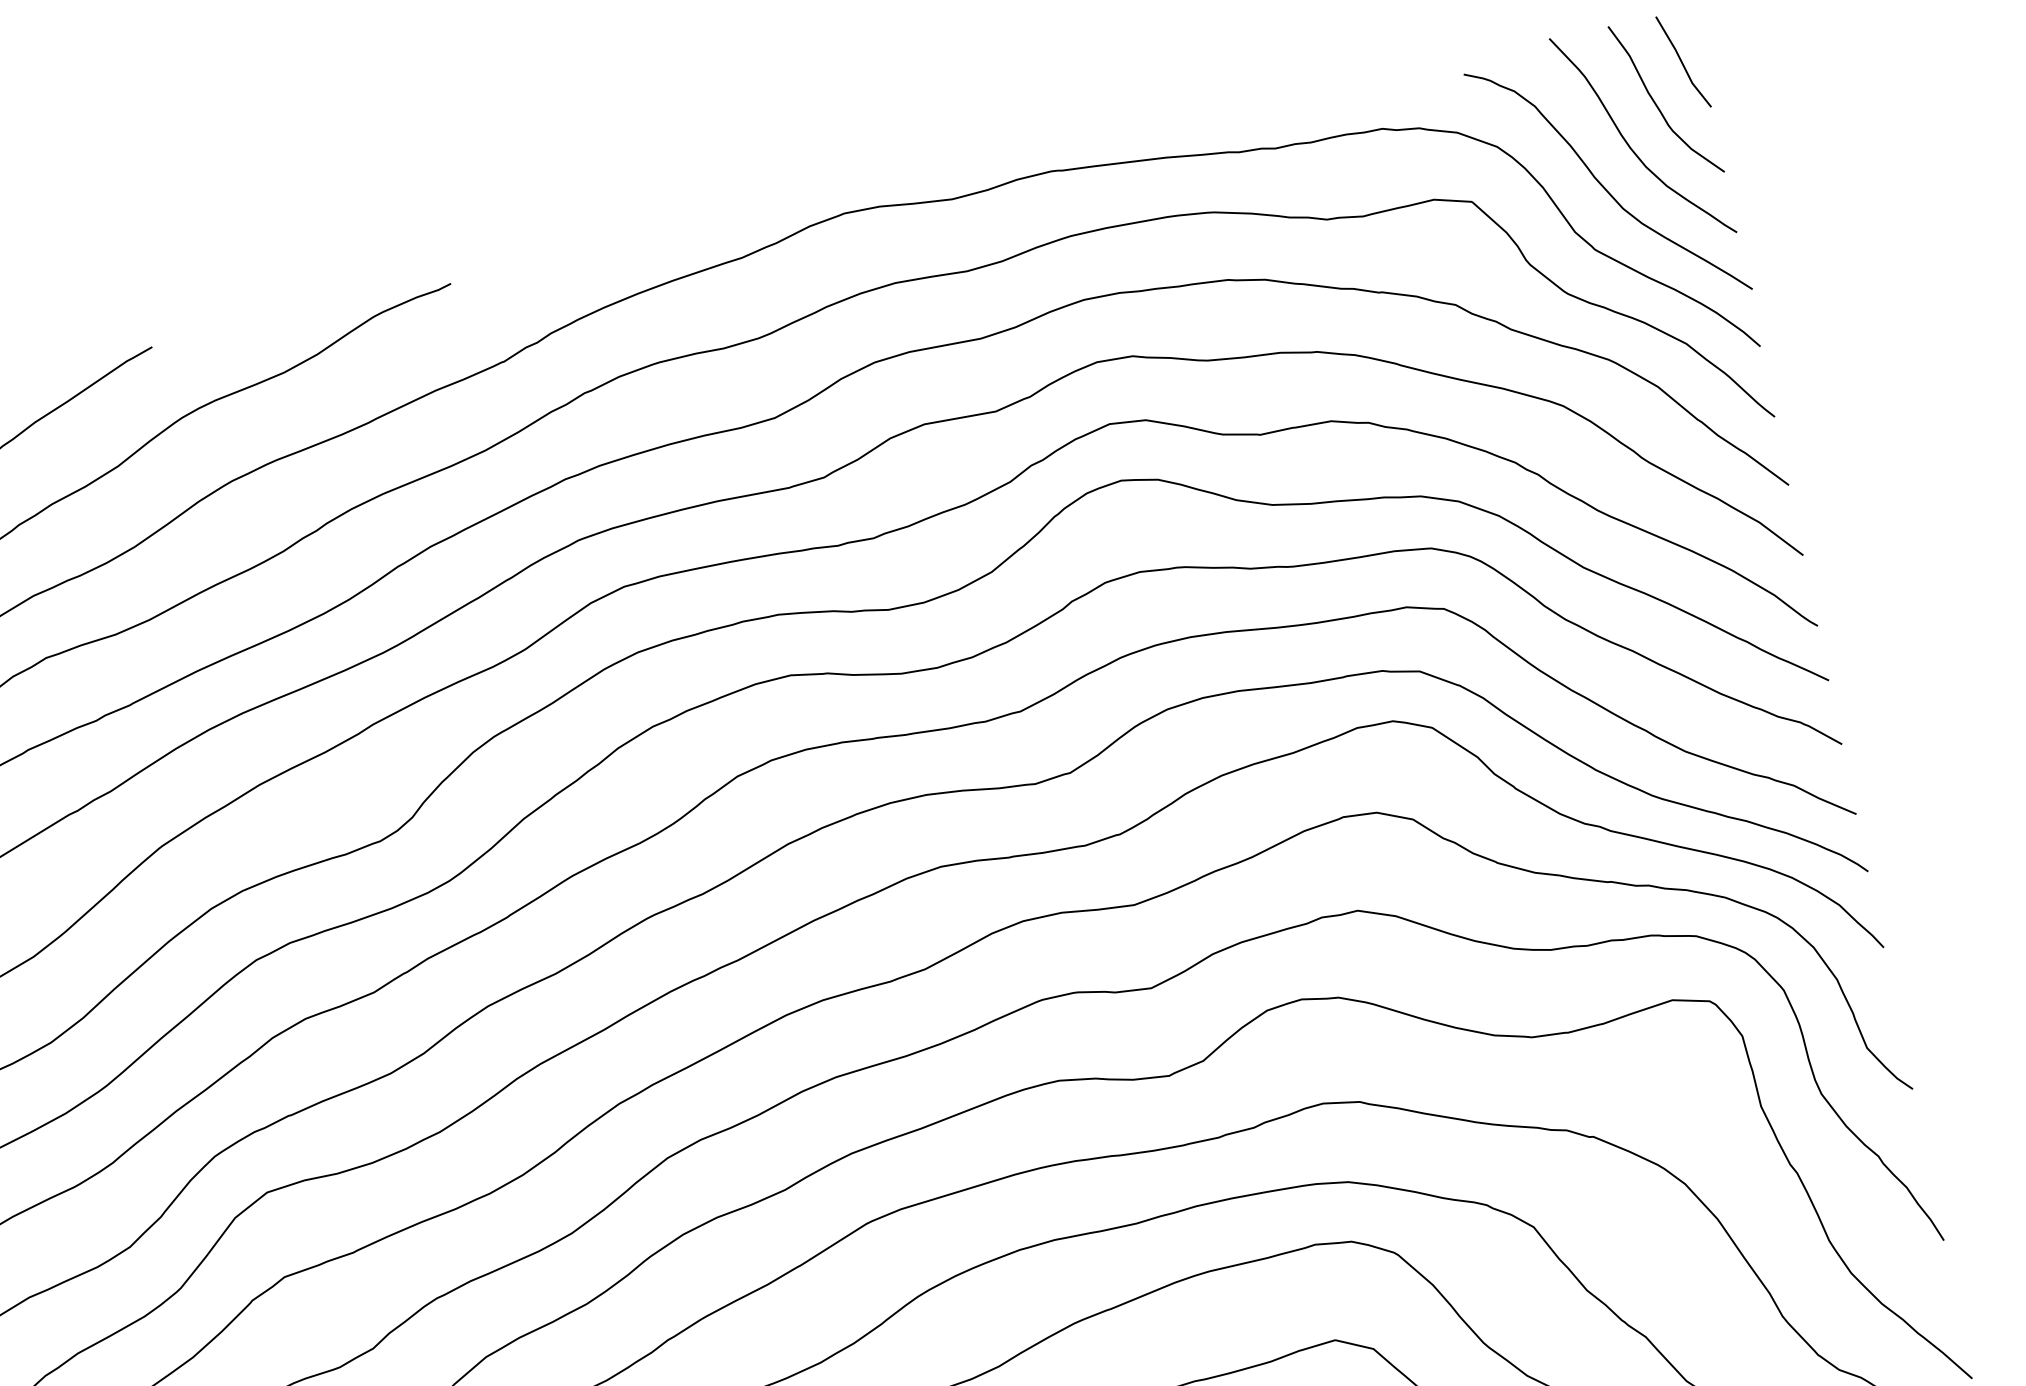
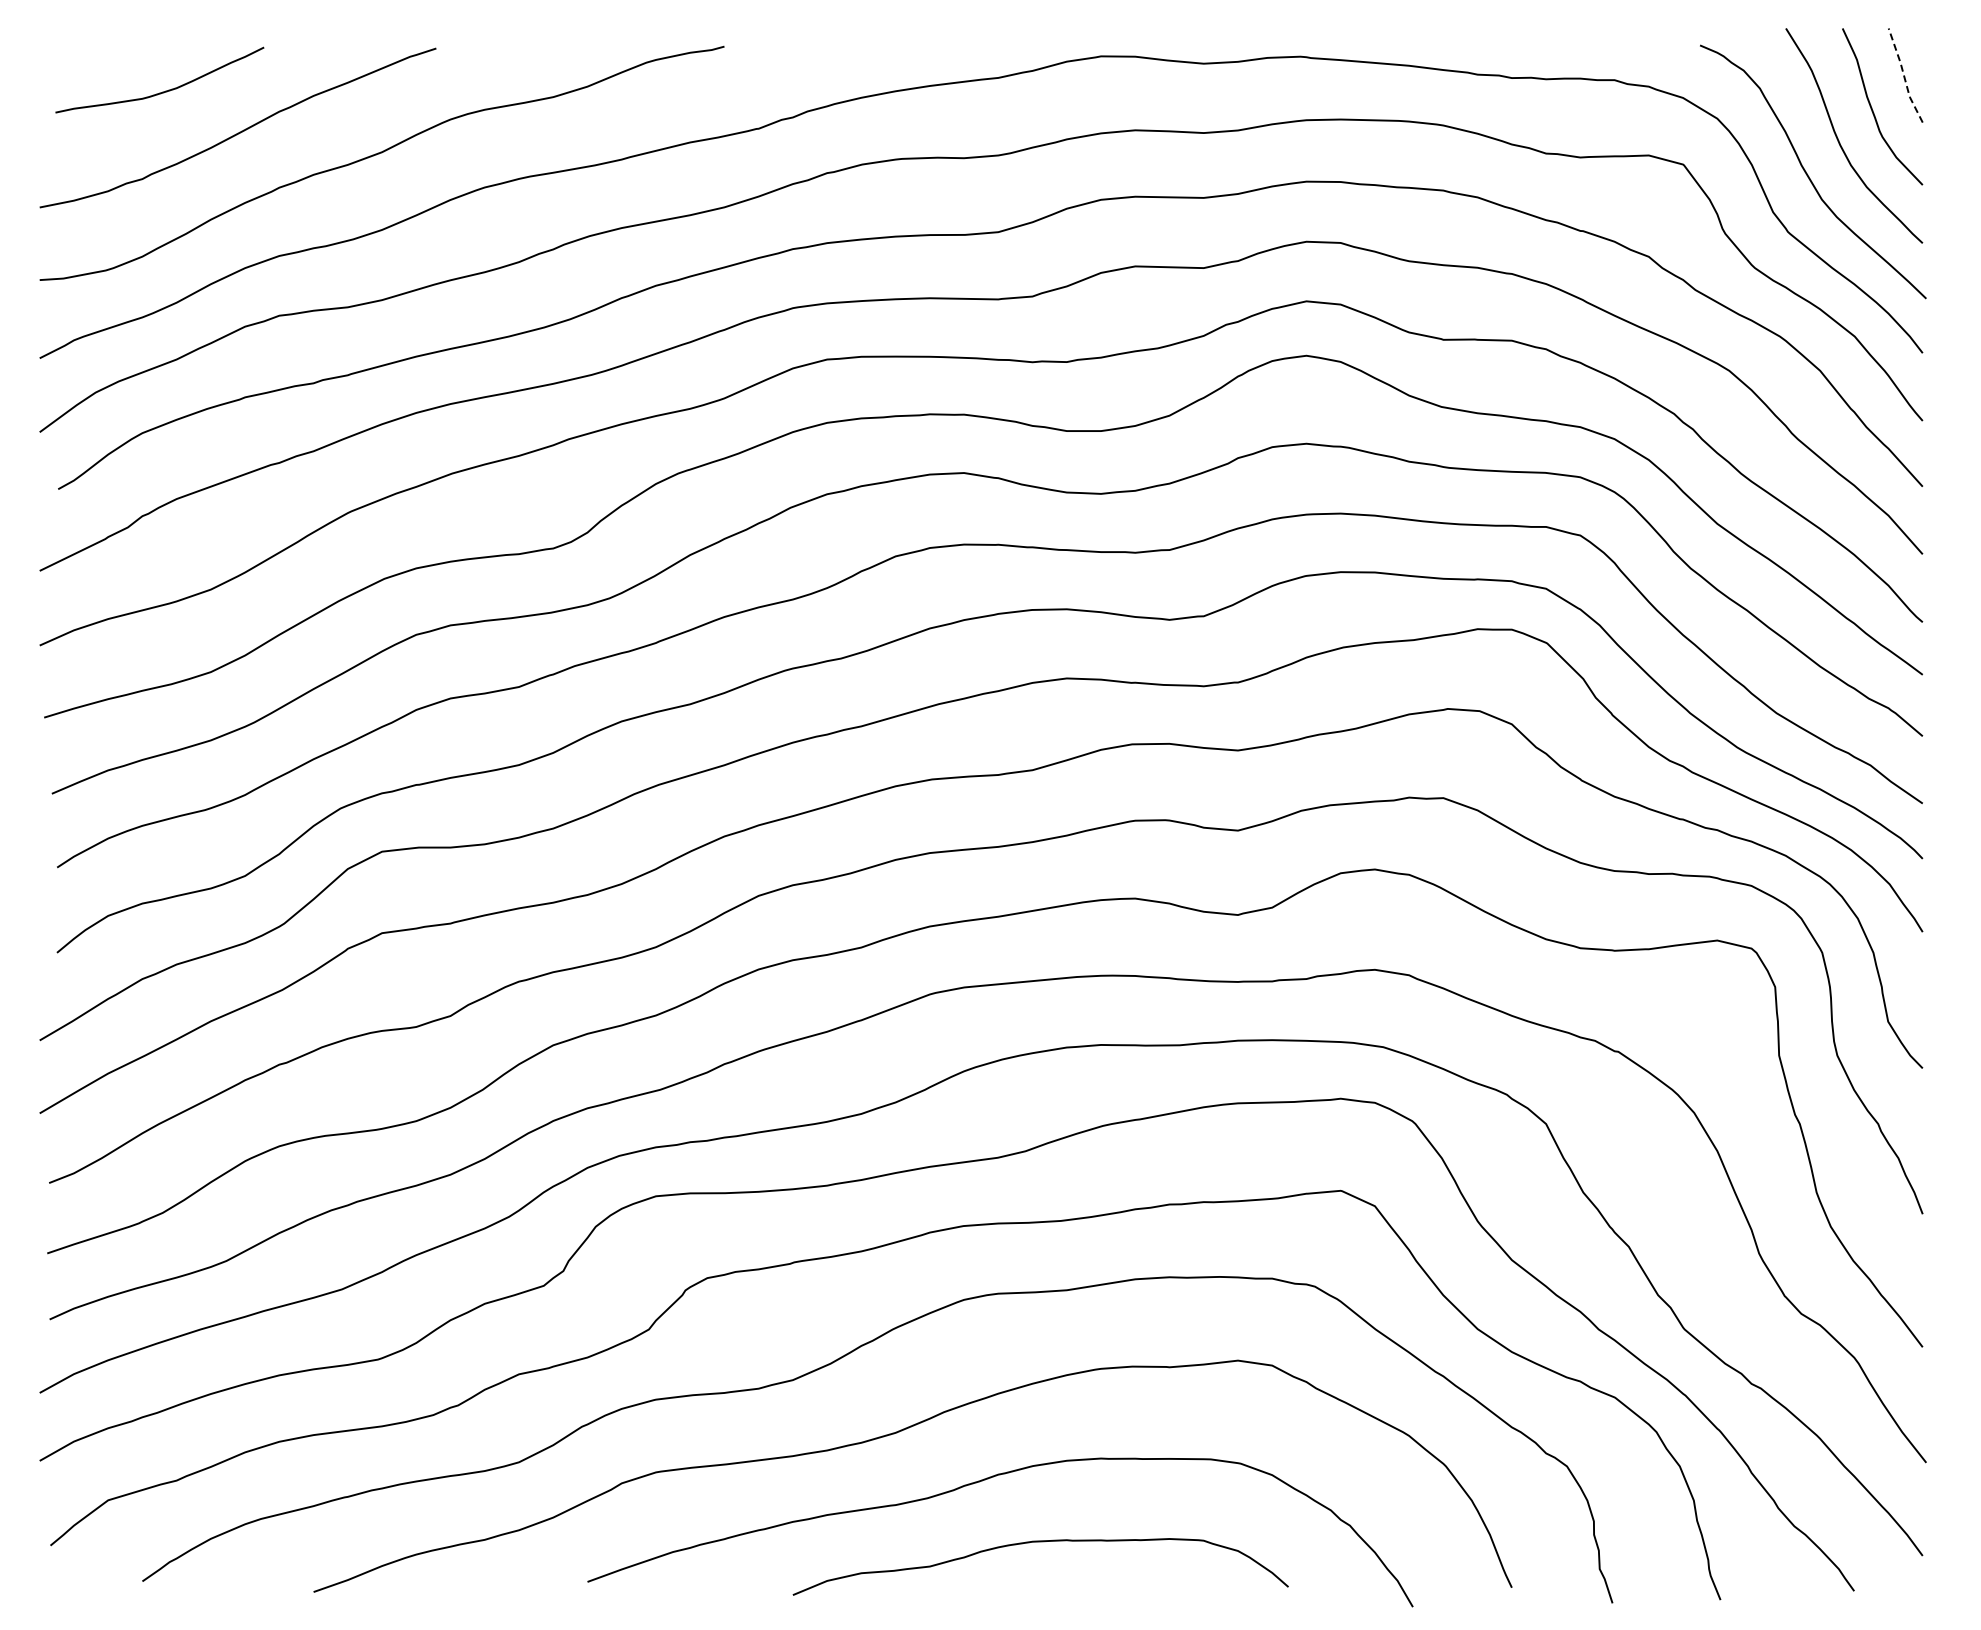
line: (1682, 63) -> (1904, 76), solid -> dashed

